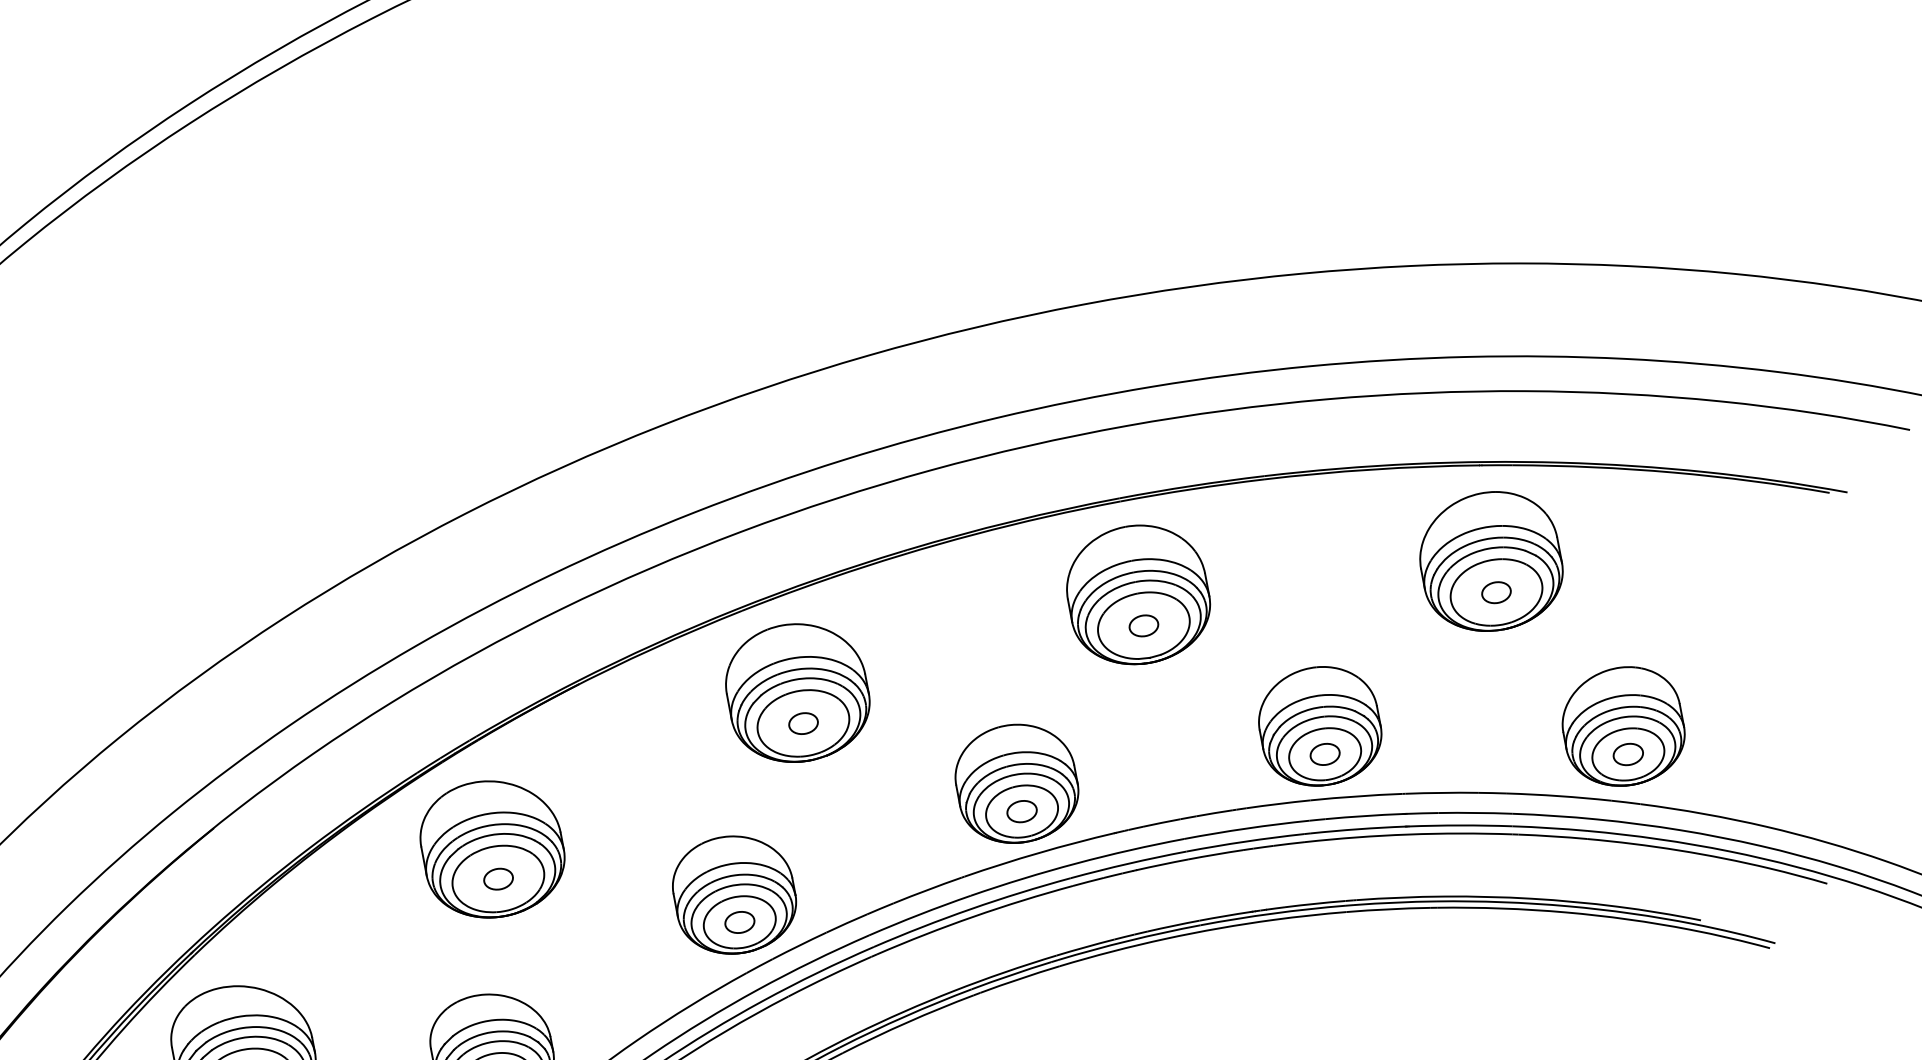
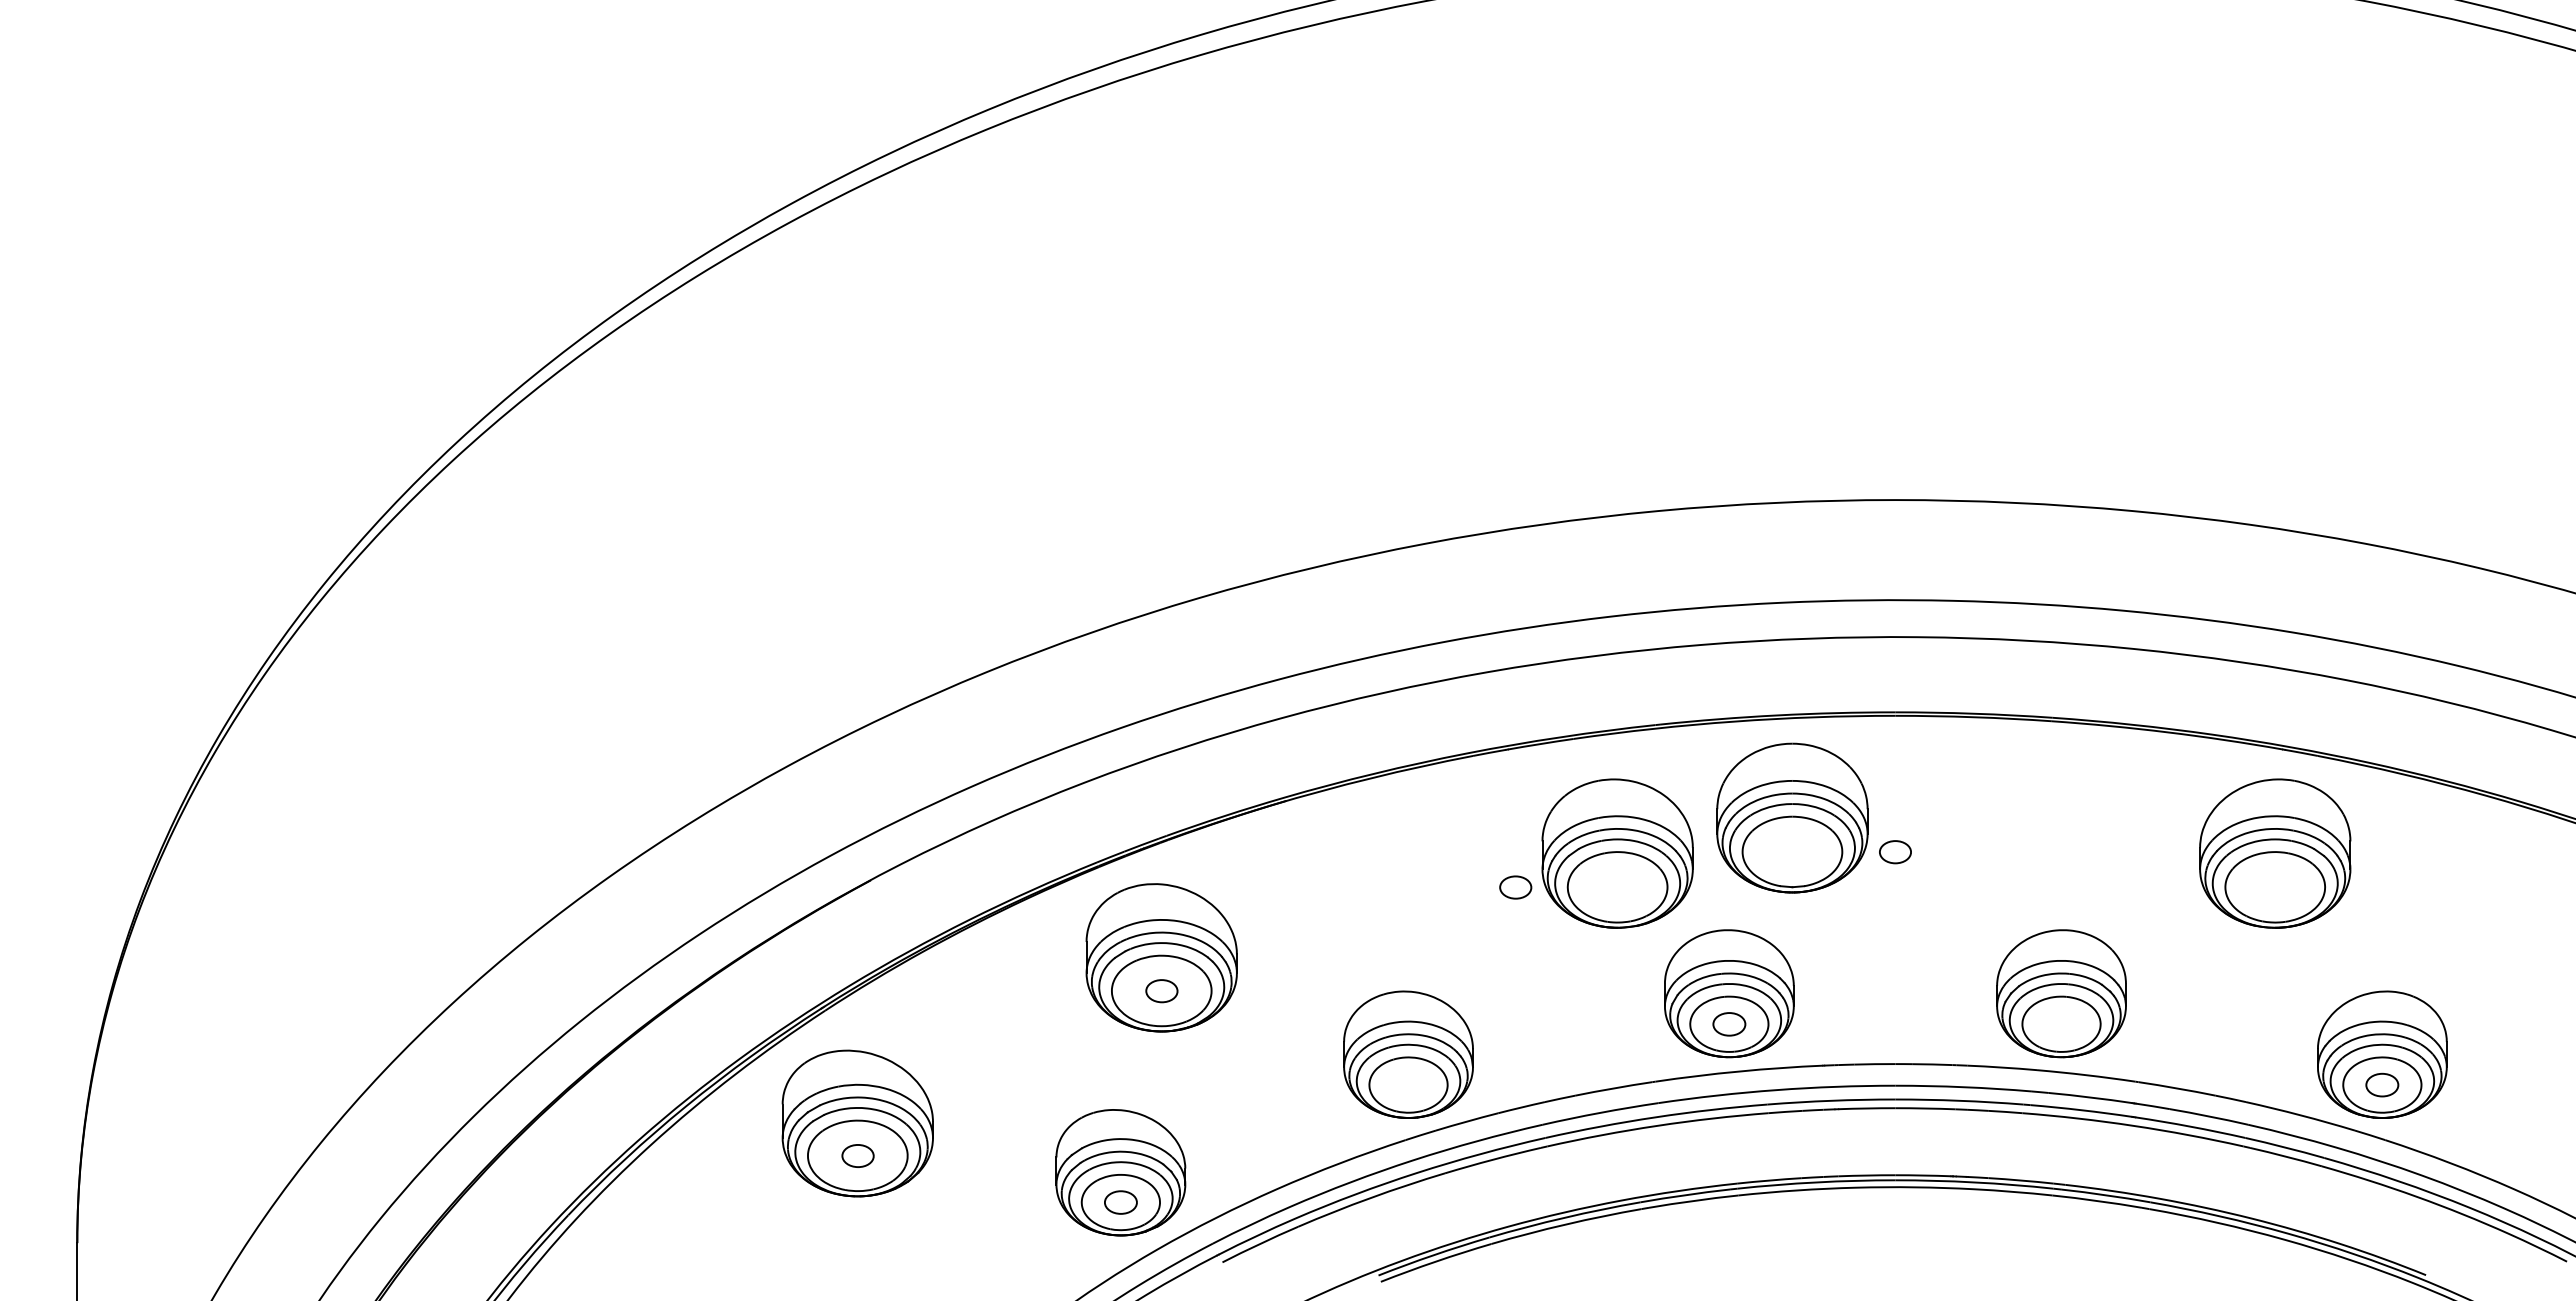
part: (1495, 592) -> (2274, 887), removed
part: (1137, 594) -> (1792, 817), moved
part: (797, 692) -> (1617, 853), moved
part: (1325, 754) -> (2061, 1024), removed
part: (739, 922) -> (1408, 1085), removed

